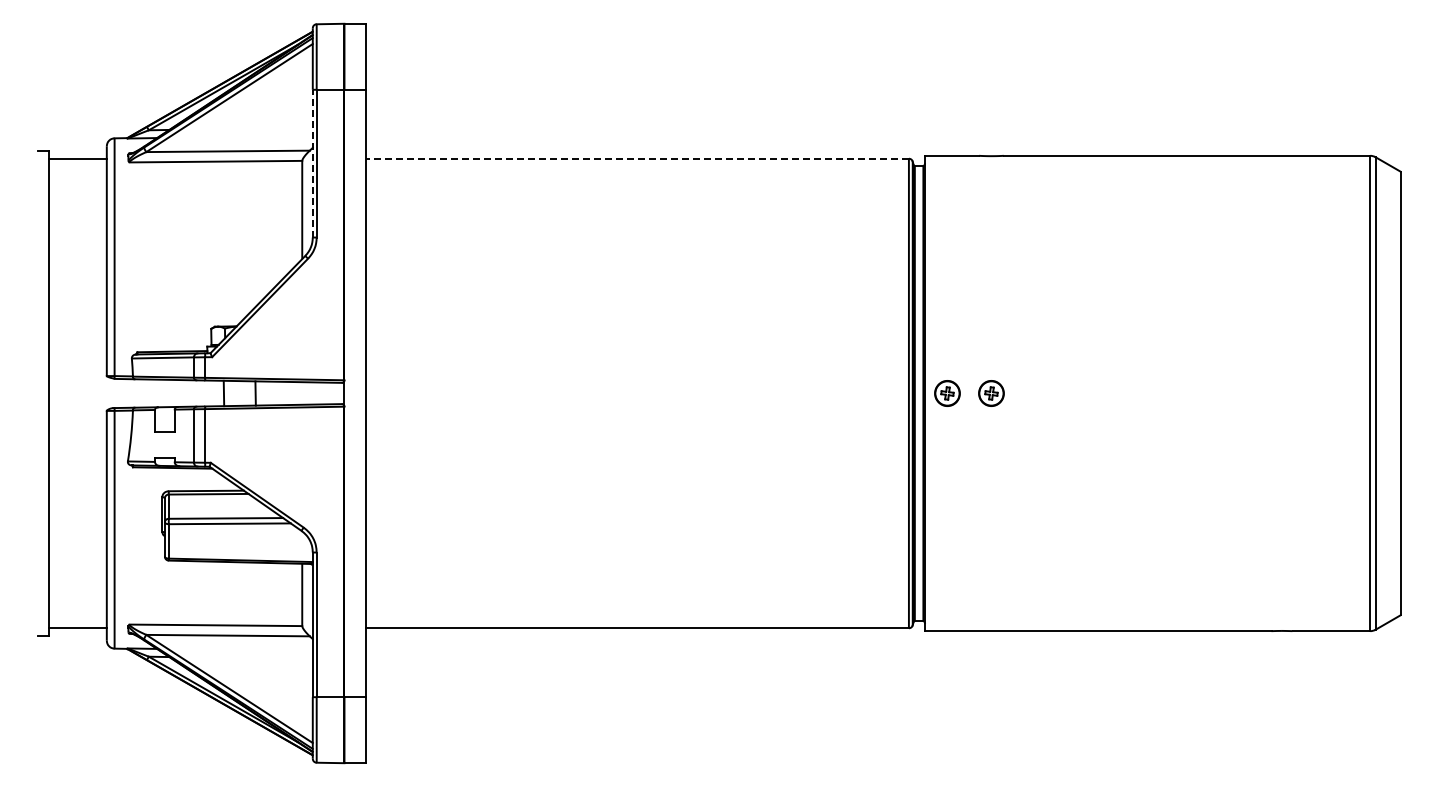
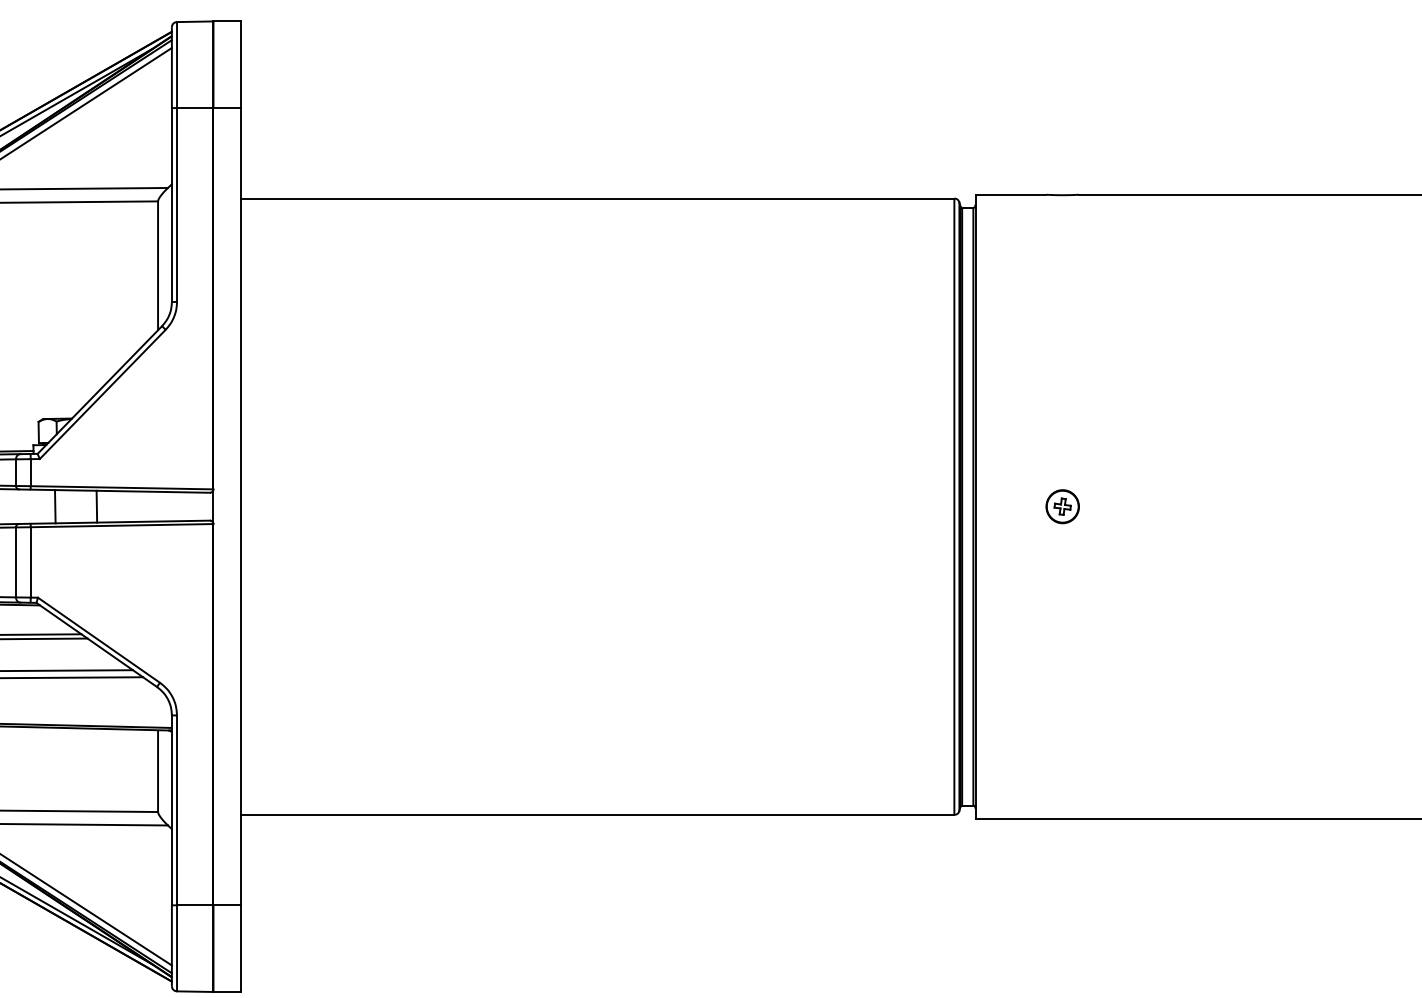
line: (637, 158) -> (598, 198), dashed -> solid
line: (312, 163) -> (171, 204), dashed -> solid
part: (947, 393) -> (1005, 506), removed

